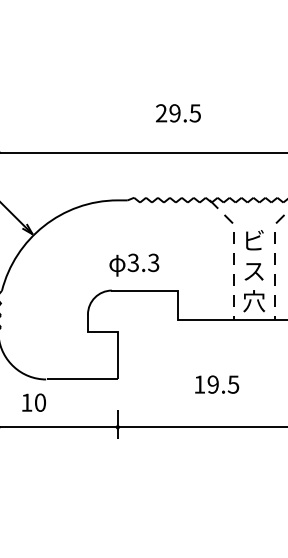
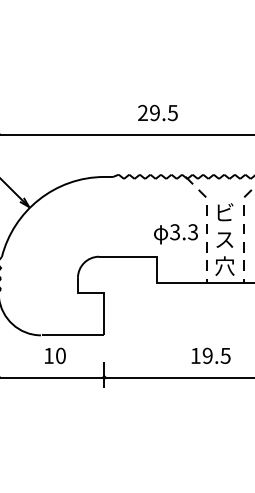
text: (177, 112) -> (157, 112), moved
text: (133, 265) -> (175, 234), moved
text: (216, 384) -> (210, 355), moved
text: (34, 402) -> (55, 355), moved

